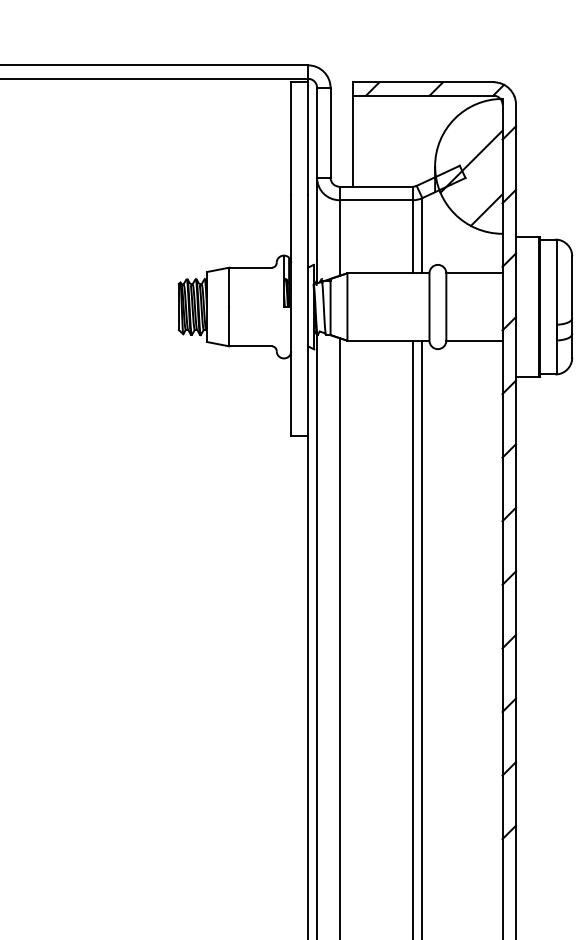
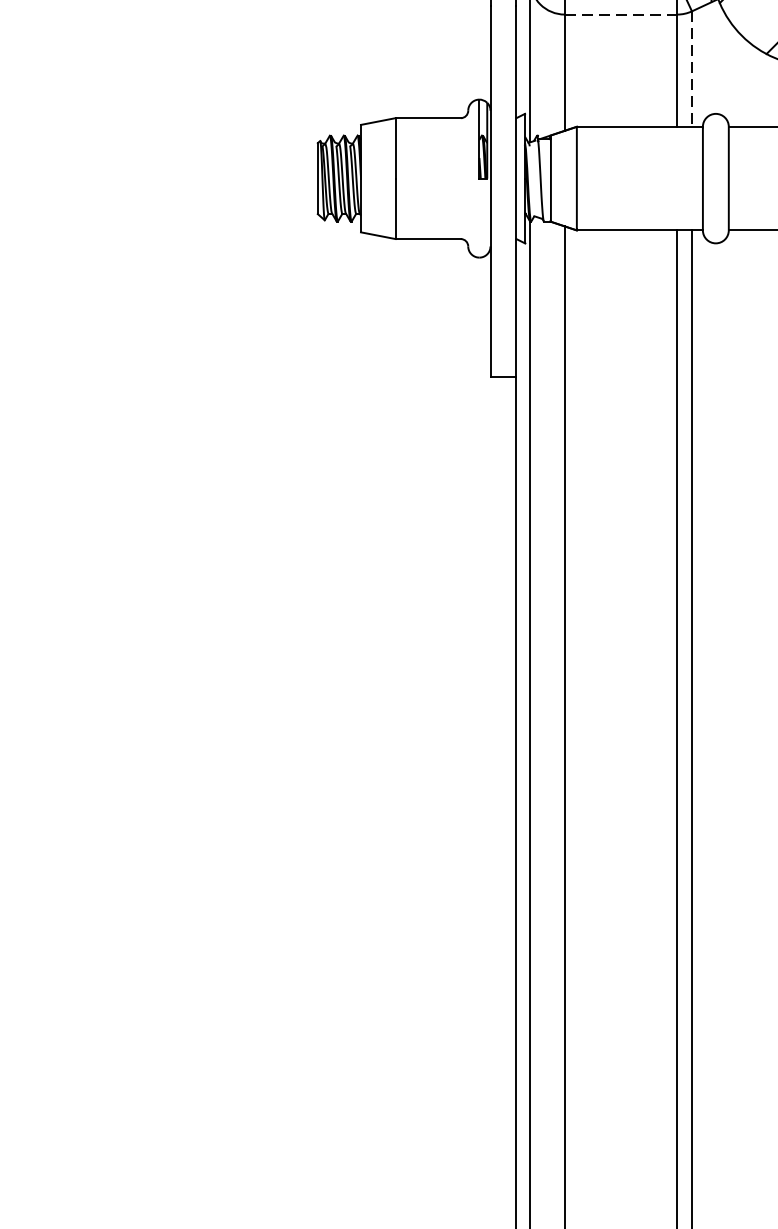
line: (376, 200) -> (621, 14), solid -> dashed
line: (422, 235) -> (692, 68), solid -> dashed

